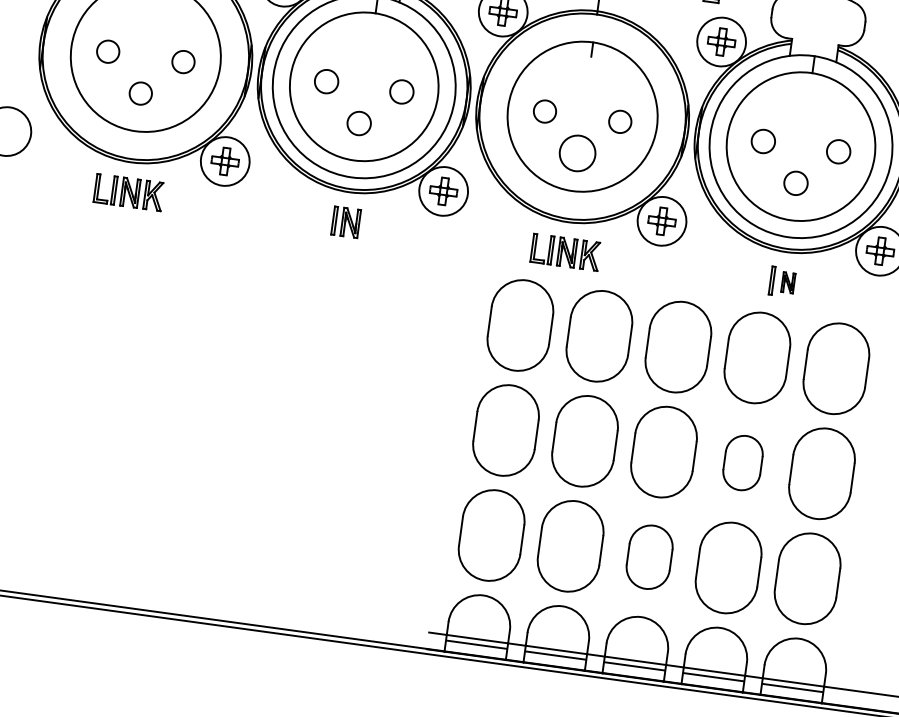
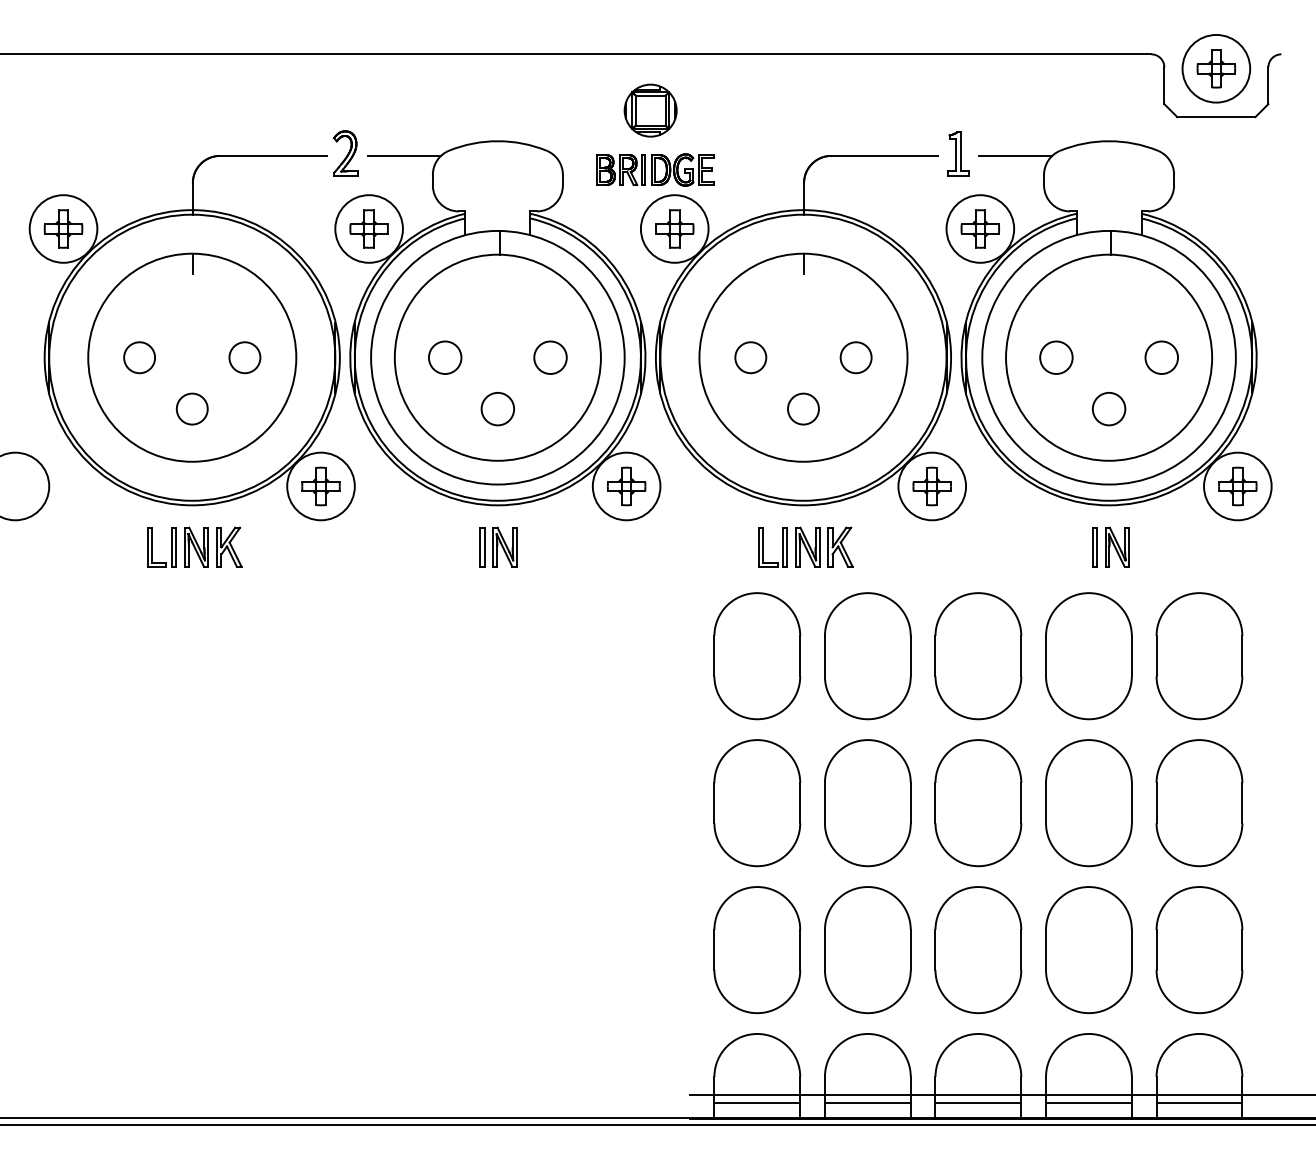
circle: (577, 153) -> (803, 408), size x0.62
part: (788, 282) -> (1117, 546), size x1.43
part: (742, 463) -> (1088, 803), size x1.67
part: (649, 557) -> (978, 950), size x1.43

